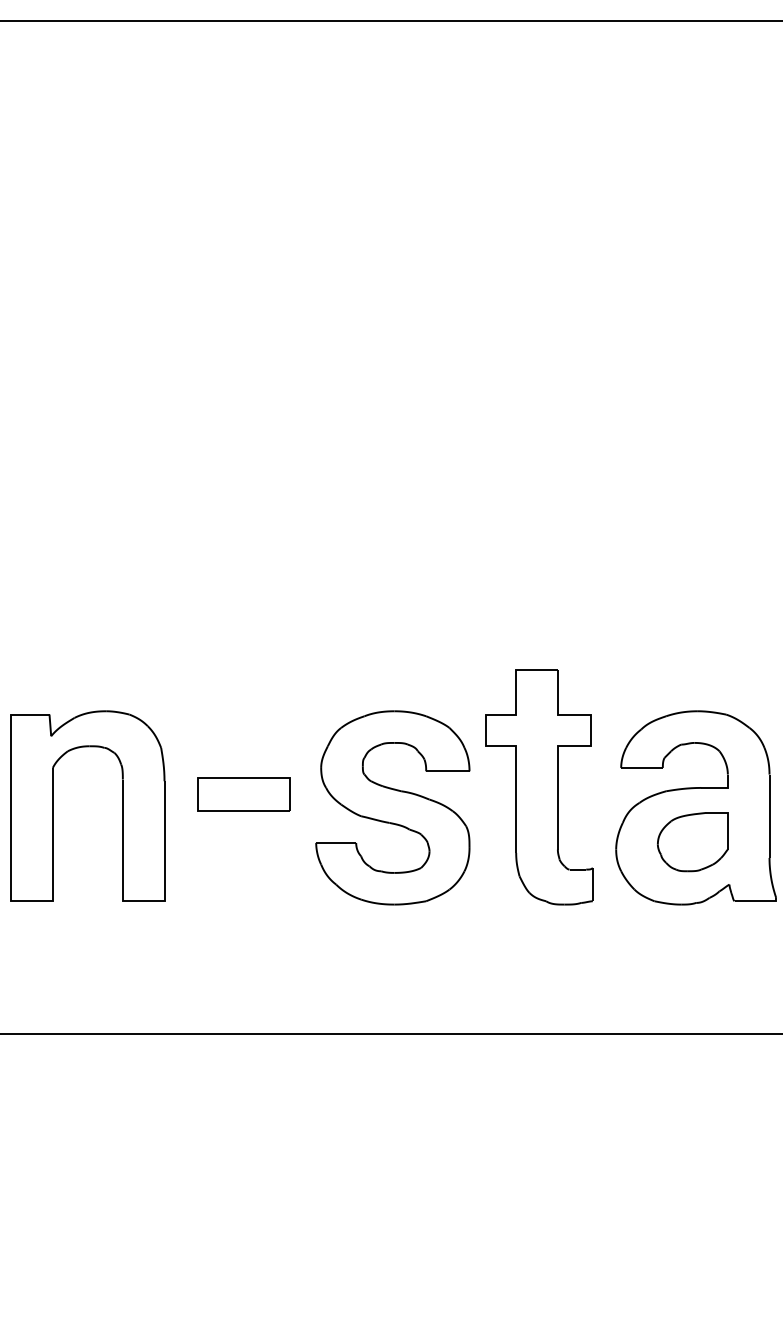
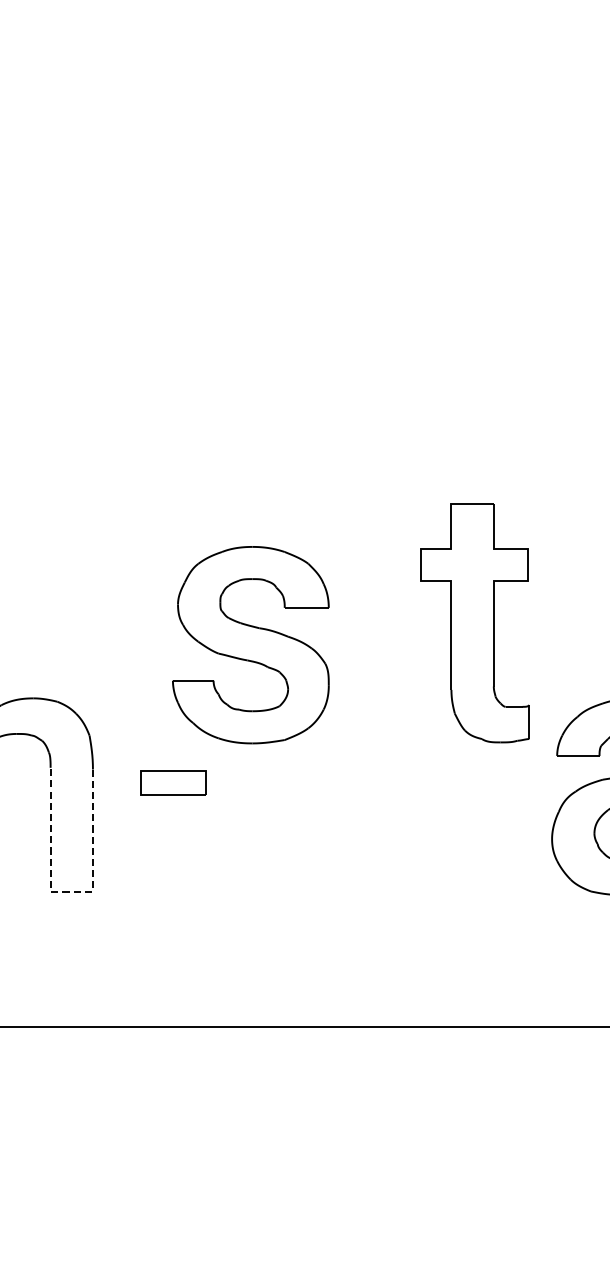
part: (539, 787) -> (475, 623), moved
part: (243, 794) -> (173, 782), size x0.7
part: (392, 807) -> (250, 644), moved
line: (142, 901) -> (70, 891), solid -> dashed

